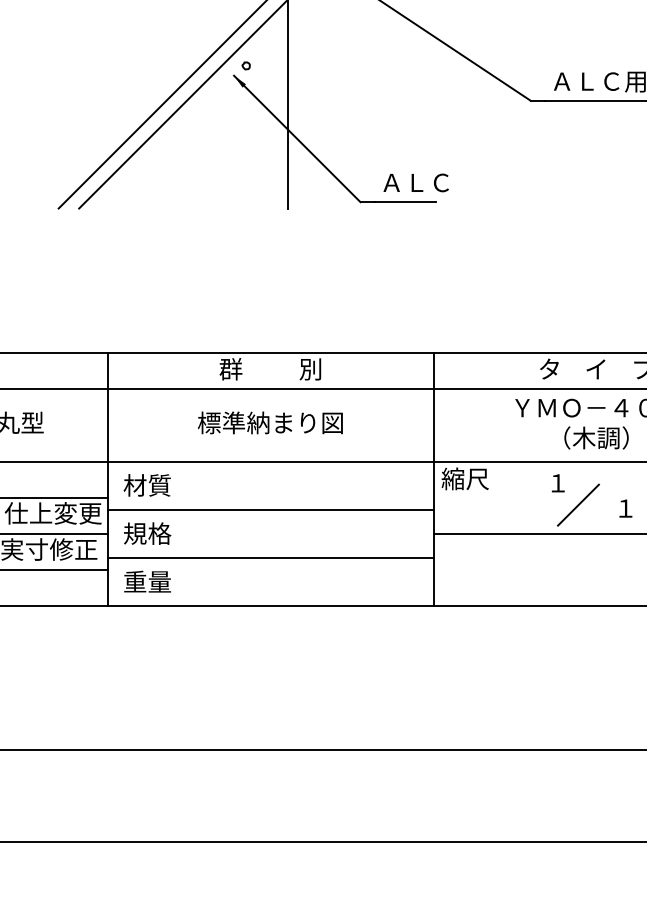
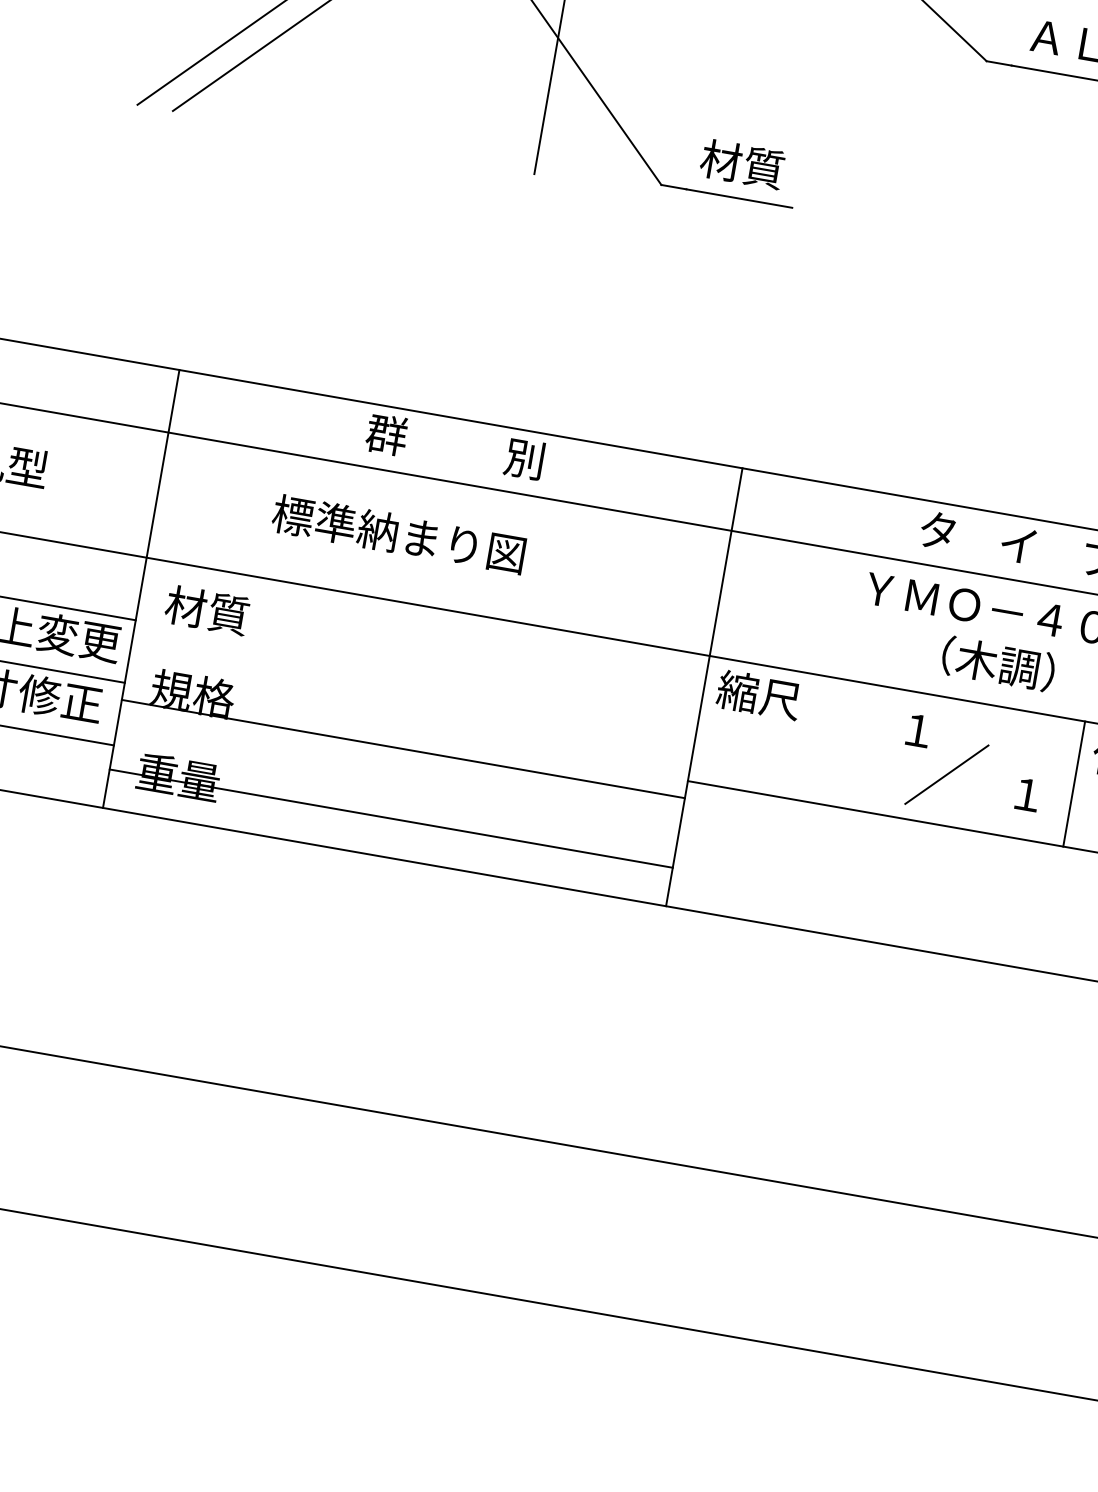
text: (414, 182) -> (760, 167), ＡＬＣ -> 材質
text: (270, 422) -> (399, 533), moved
line: (270, 510) -> (402, 749), moved
line: (270, 558) -> (390, 818), moved

